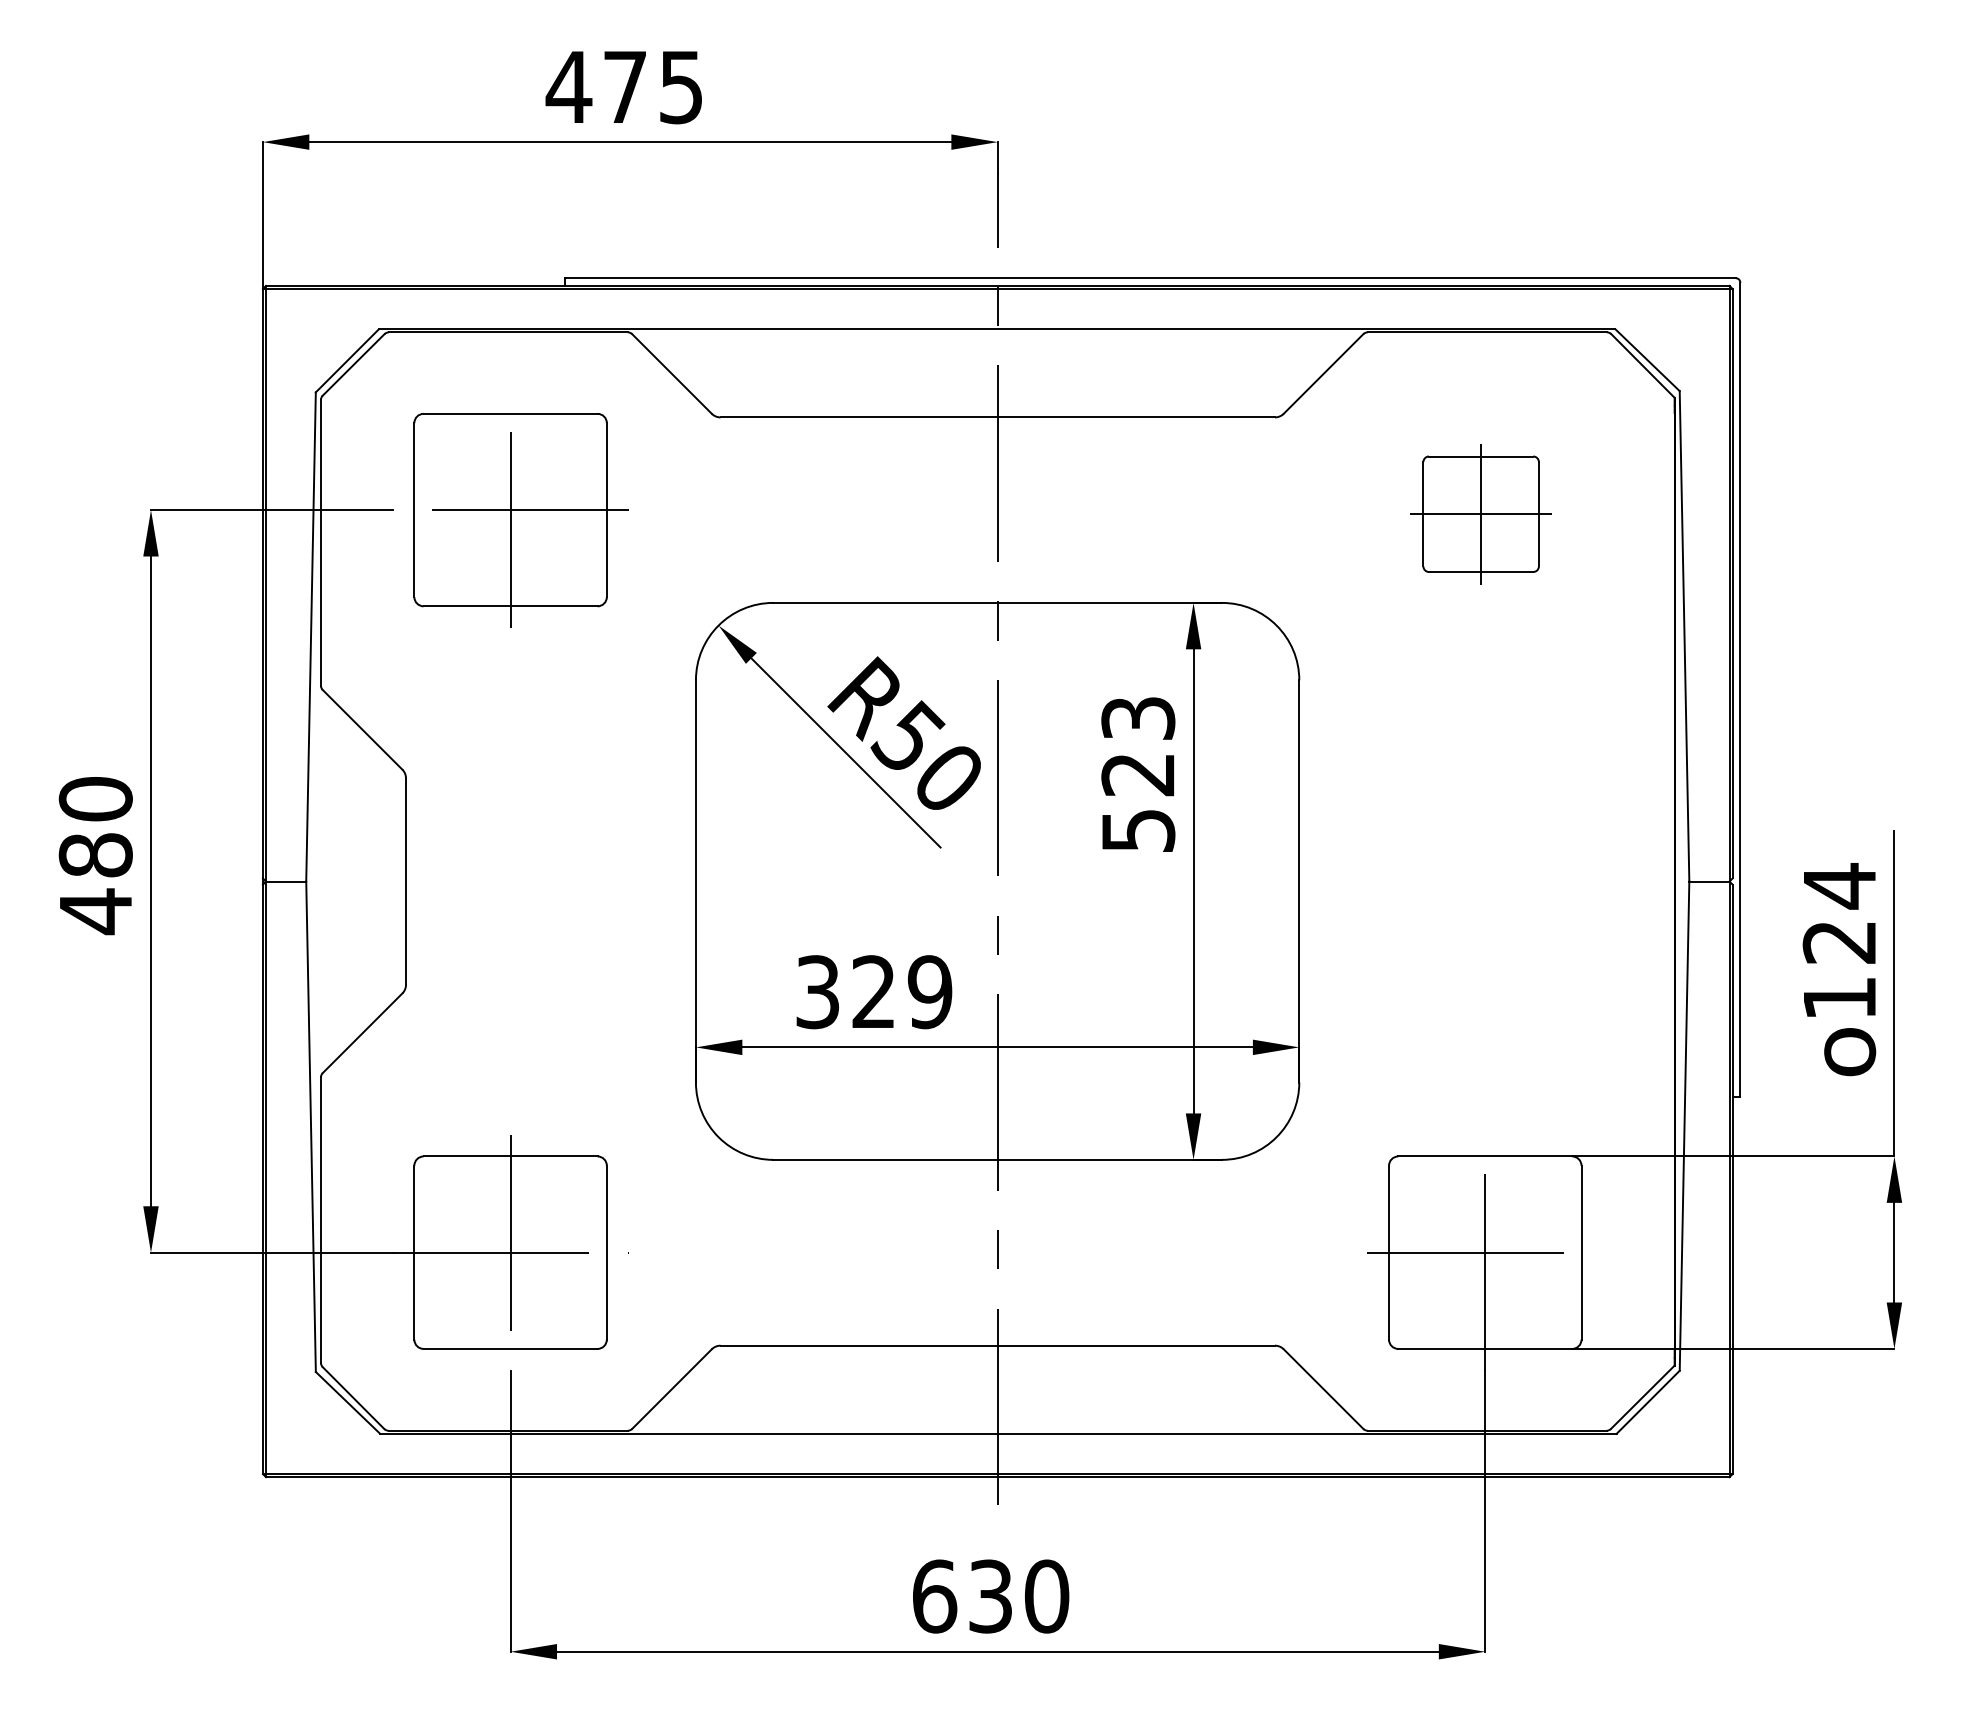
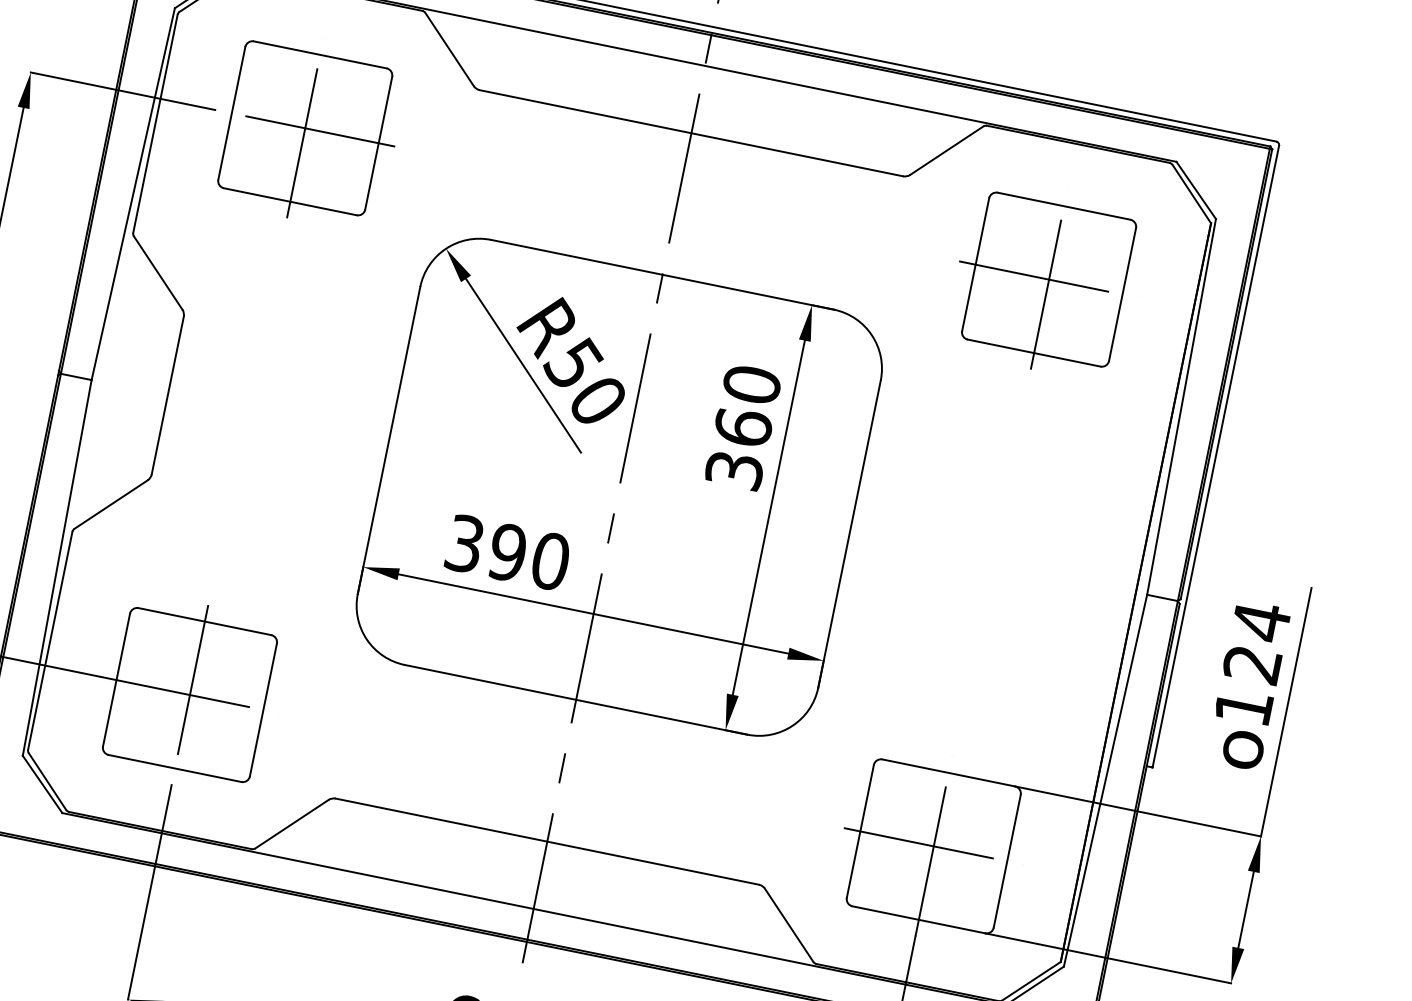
part: (1474, 520) -> (1039, 285), size x1.67
text: (1138, 773) -> (743, 426), 523 -> 360
text: (901, 992) -> (528, 557), 329 -> 390

